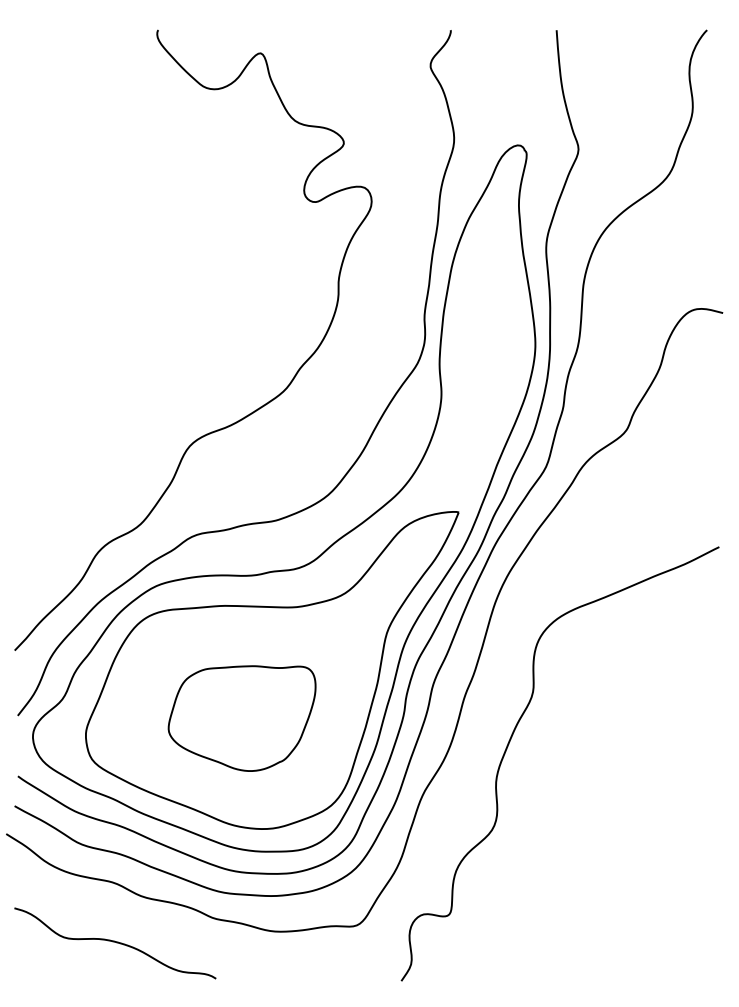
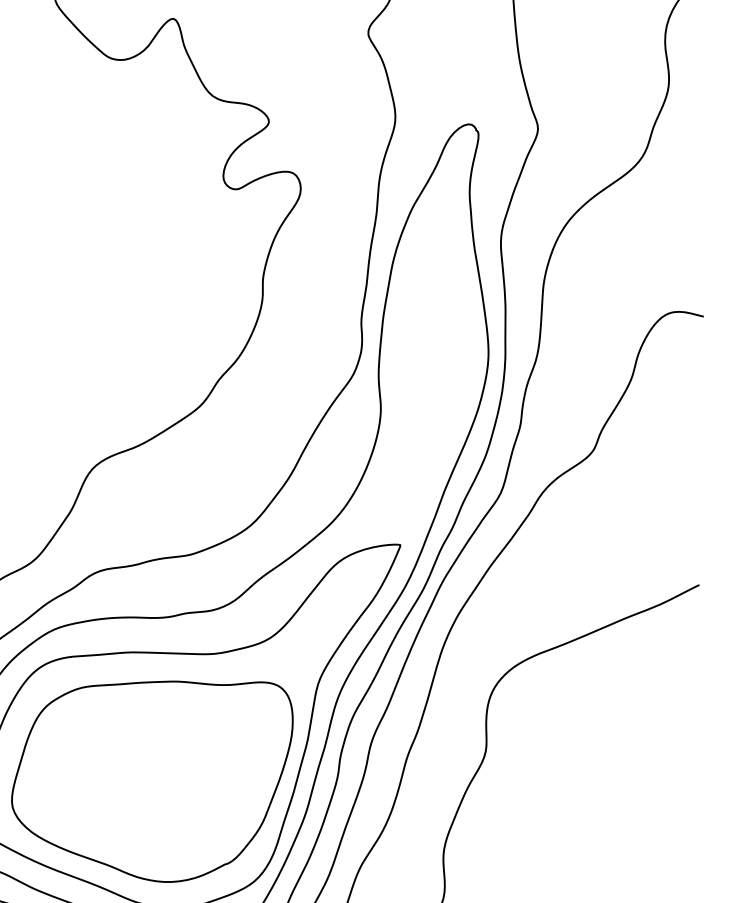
part: (241, 718) -> (151, 781), size x1.67

